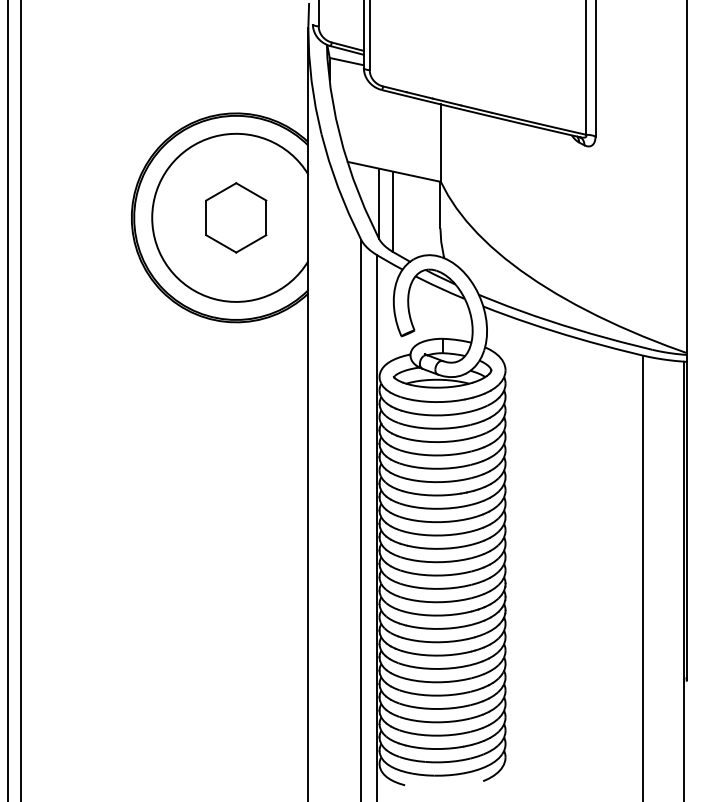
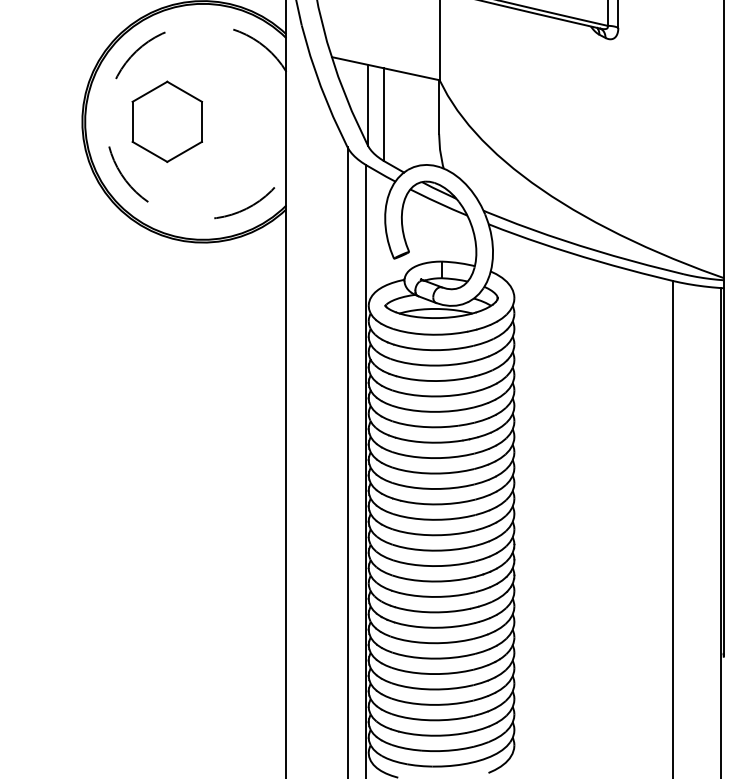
arc: (152, 217) -> (106, 121), solid -> dashed
part: (236, 217) -> (167, 121), moved

